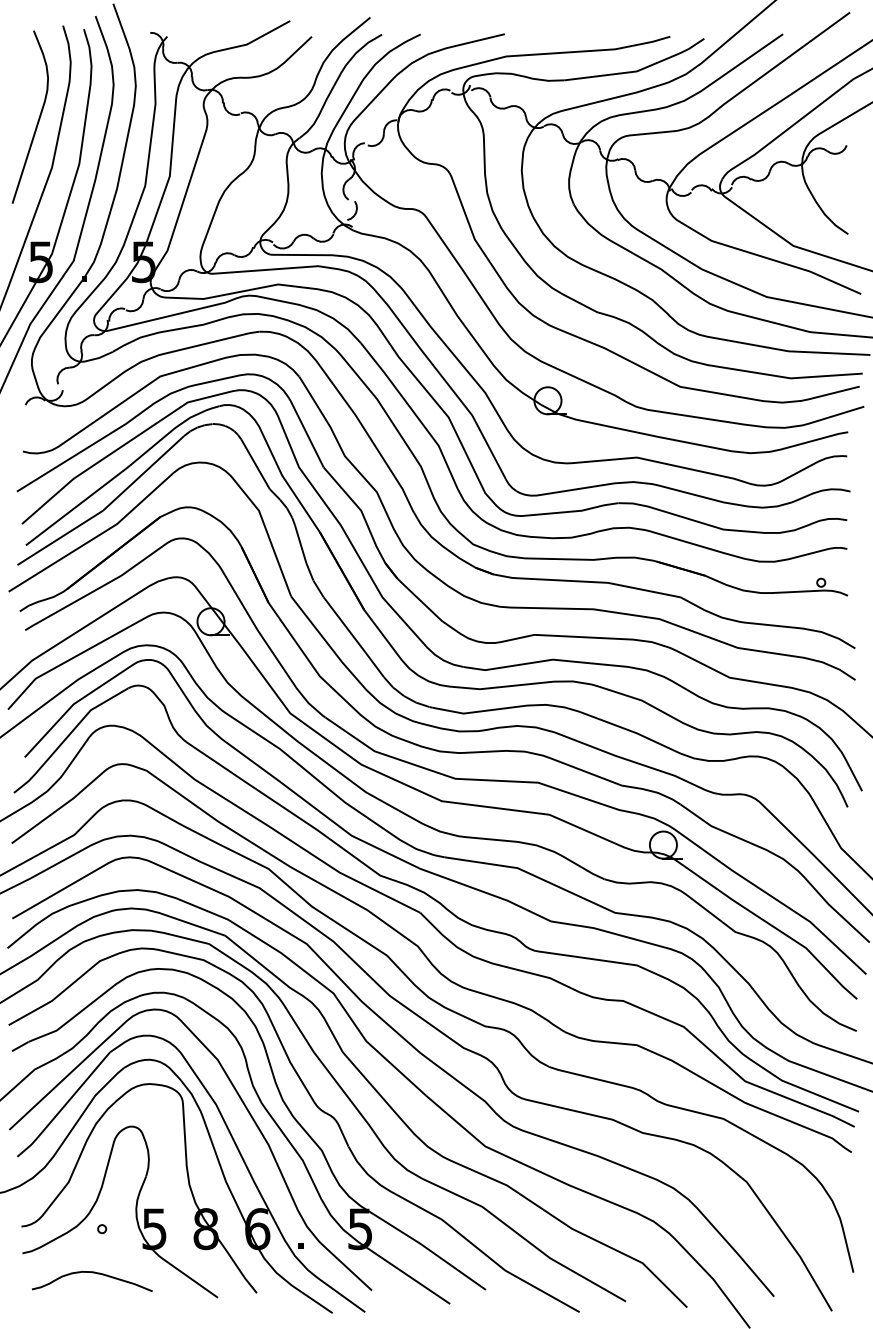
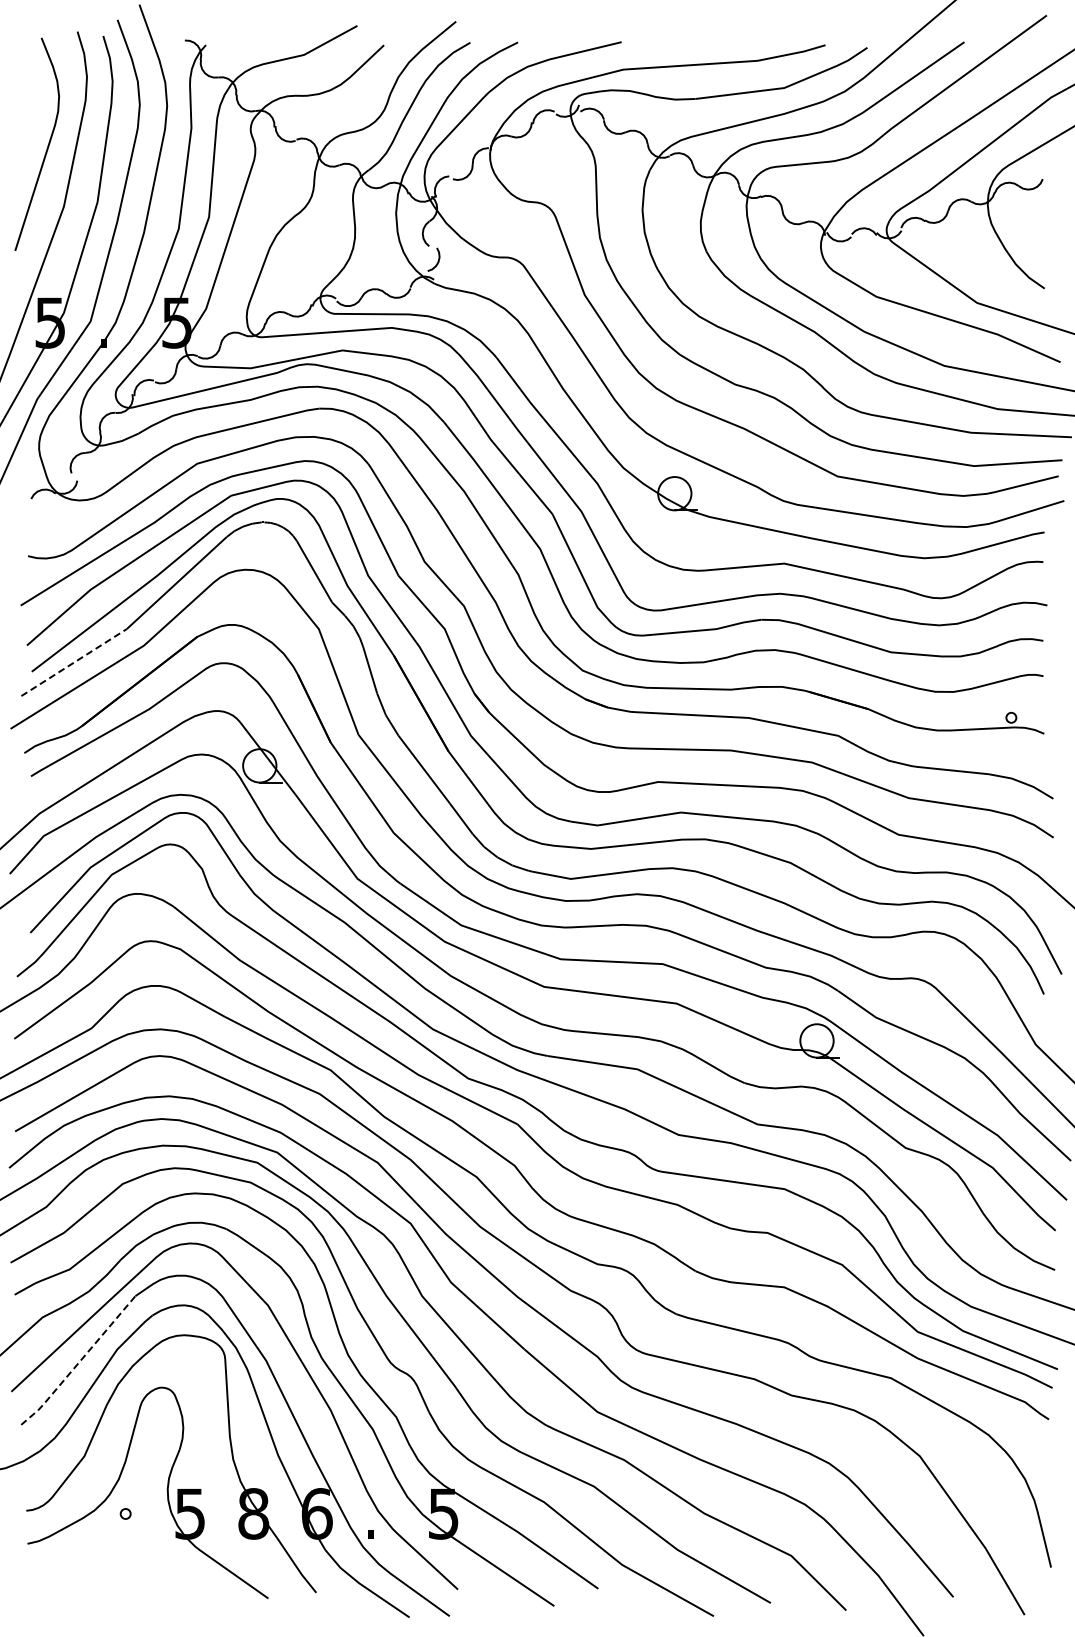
line: (60, 537) -> (74, 662), solid -> dashed
line: (63, 1106) -> (78, 1363), solid -> dashed
curve: (93, 1273) -> (115, 1568), removed

